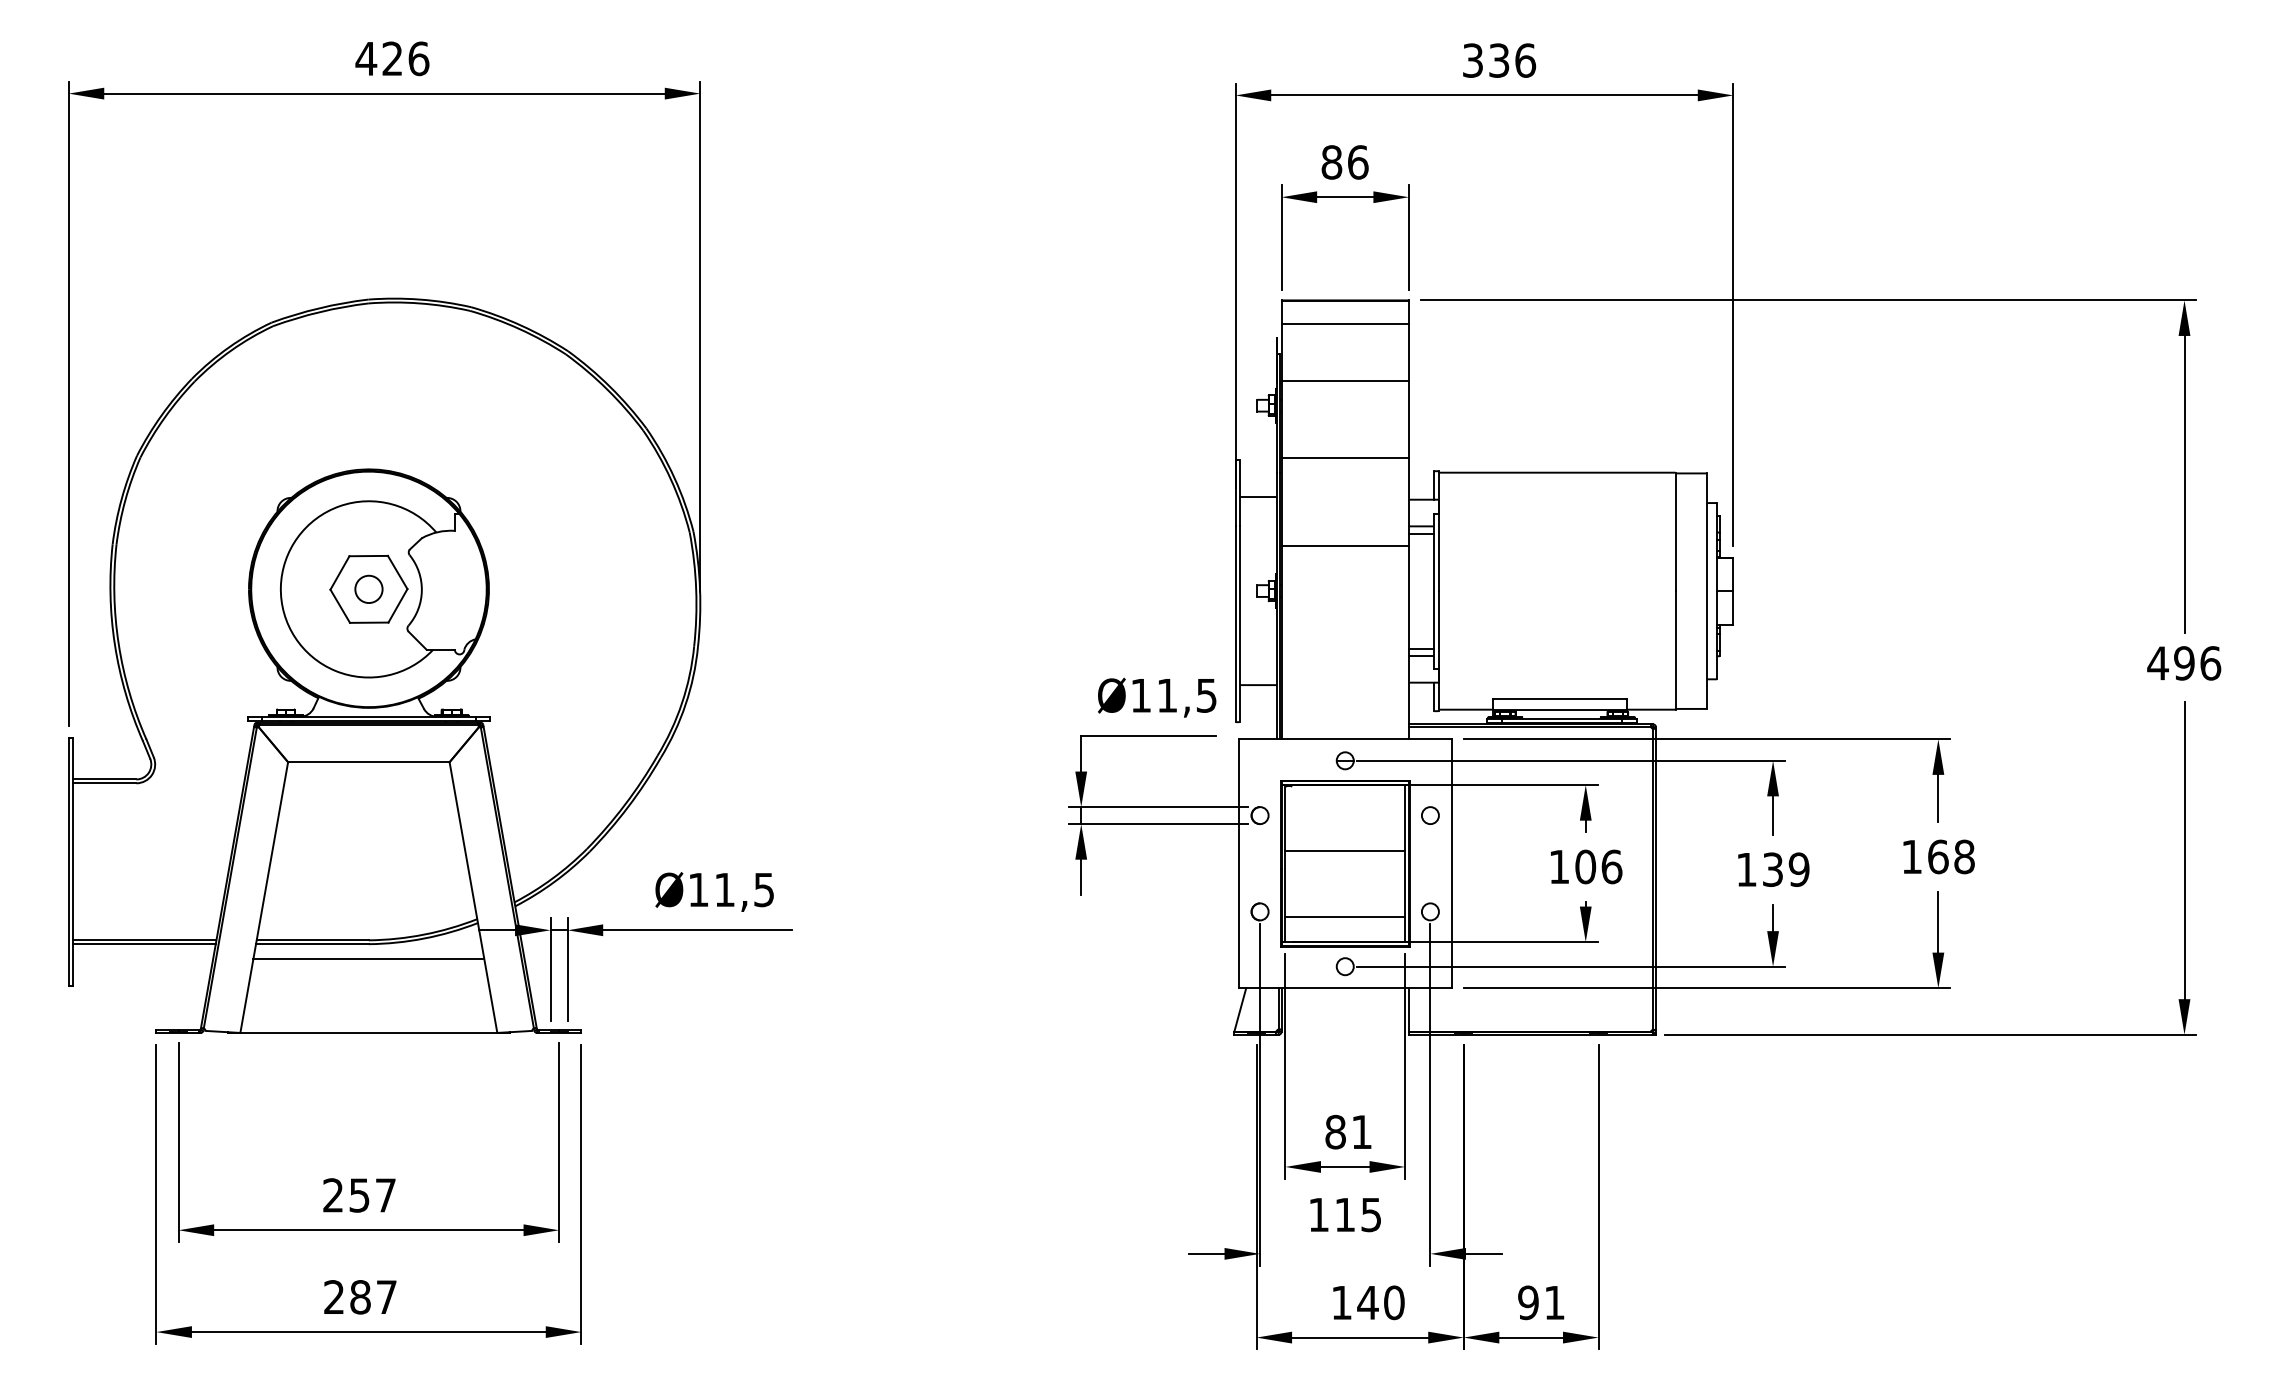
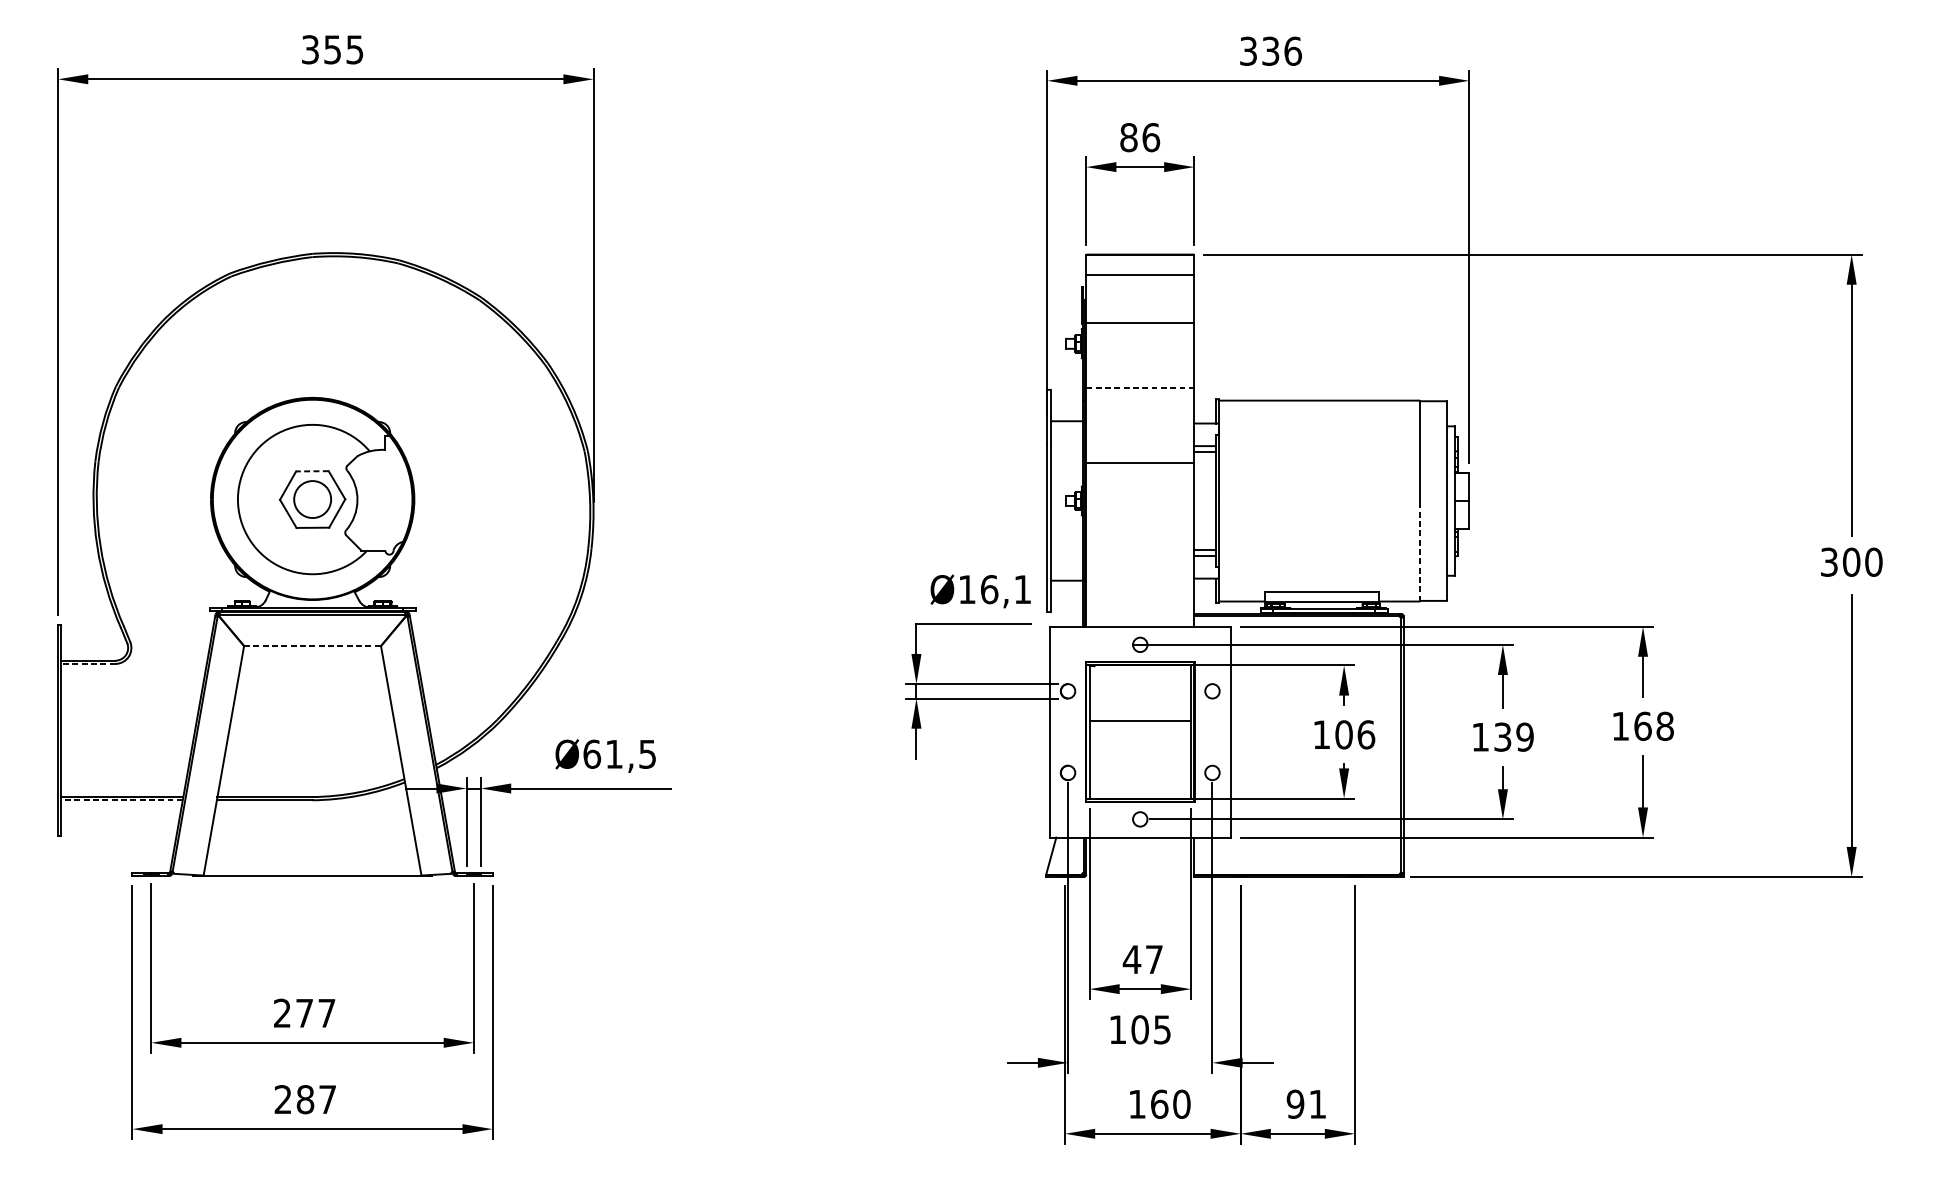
text: (392, 58) -> (332, 49), 426 -> 355
line: (1345, 457) -> (1140, 387), solid -> dashed
line: (368, 556) -> (312, 471), solid -> dashed
circle: (368, 589) -> (312, 499), size x1.6
line: (1675, 649) -> (1420, 550), solid -> dashed
text: (2184, 663) -> (1851, 562), 496 -> 300
text: (1186, 695) -> (1005, 589), Ø11,5 -> Ø16,1
line: (368, 762) -> (312, 646), solid -> dashed
line: (104, 783) -> (88, 664), solid -> dashed
text: (698, 889) -> (592, 753), Ø11,5 -> Ø61,5
line: (1345, 916) -> (1140, 776), removed
line: (144, 944) -> (122, 800), solid -> dashed
line: (368, 958) -> (312, 812), removed
text: (1347, 1131) -> (1142, 959), 81 -> 47
text: (359, 1195) -> (304, 1013), 257 -> 277
text: (1345, 1214) -> (1140, 1029), 115 -> 105
text: (1367, 1302) -> (1159, 1104), 140 -> 160

